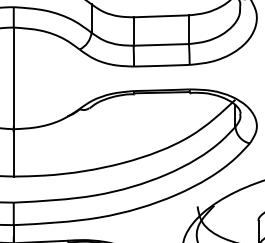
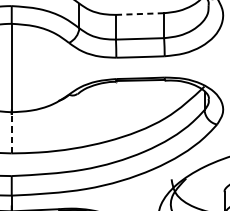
line: (161, 16) -> (140, 14), solid -> dashed
line: (13, 153) -> (11, 133), solid -> dashed

